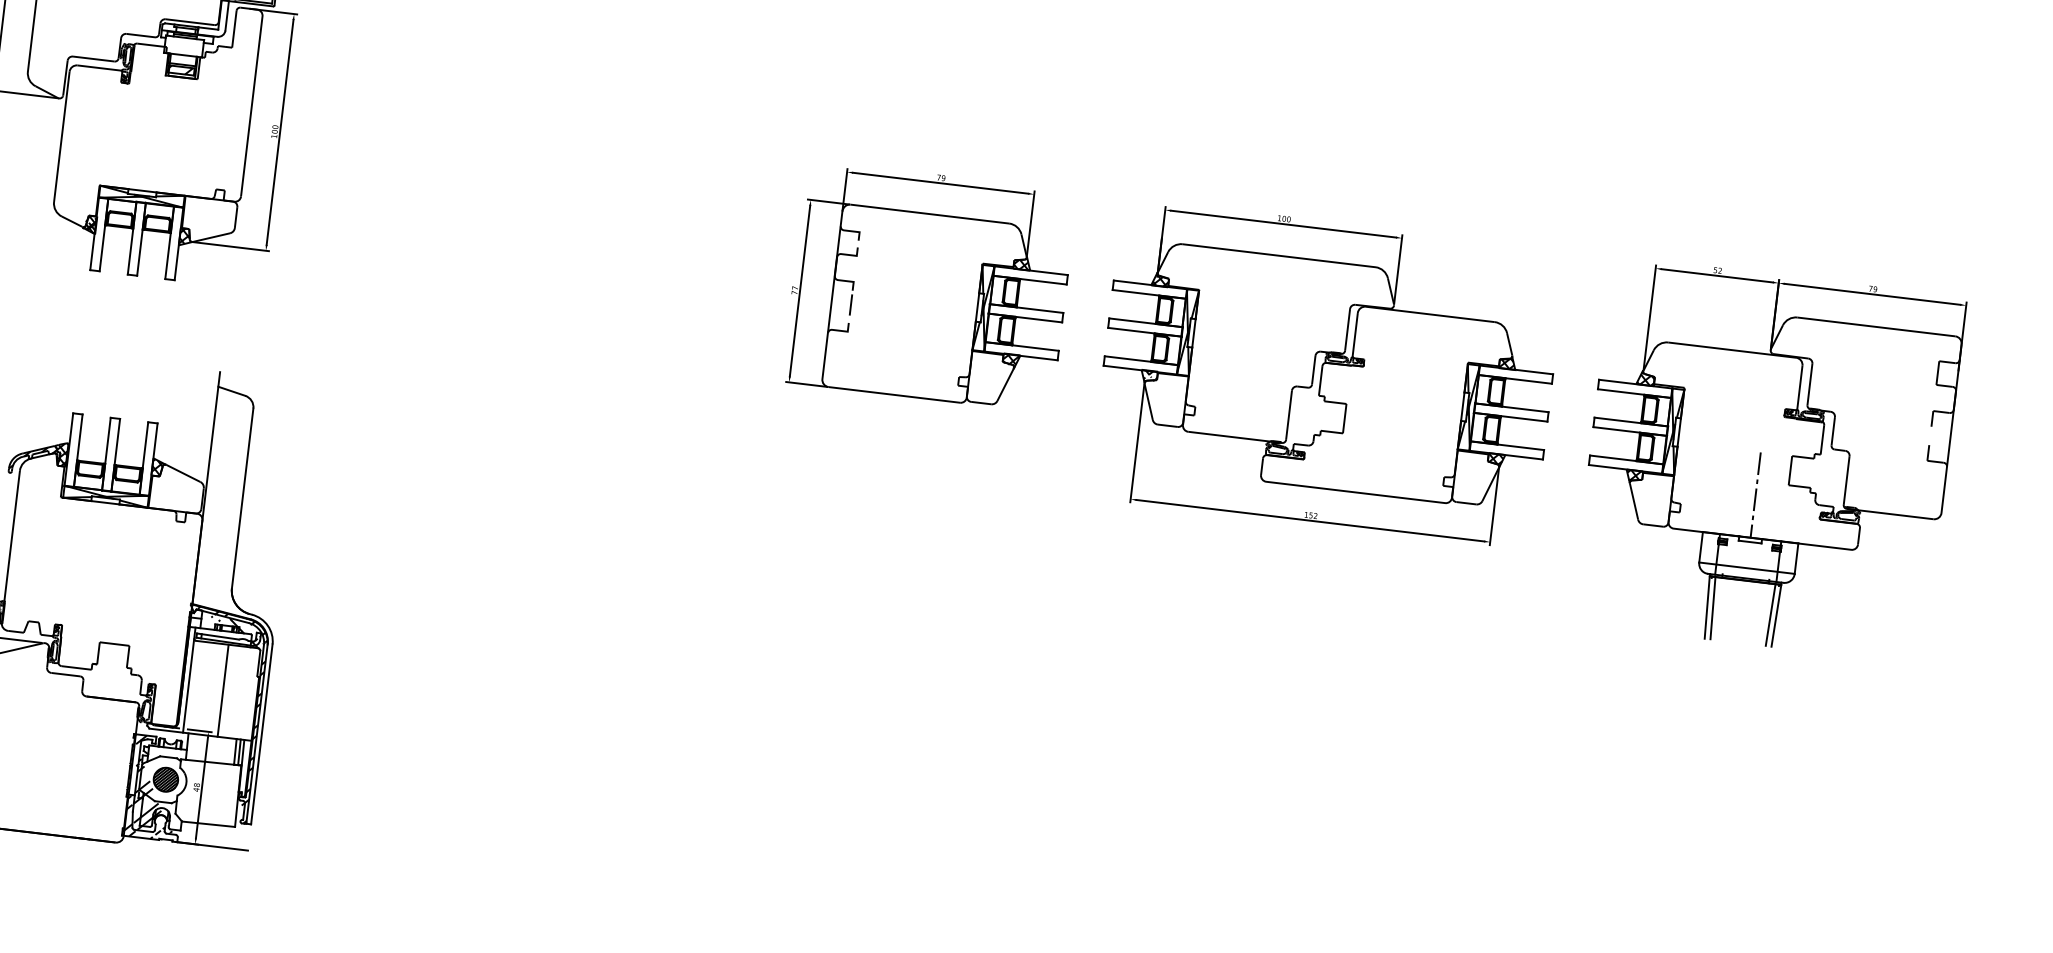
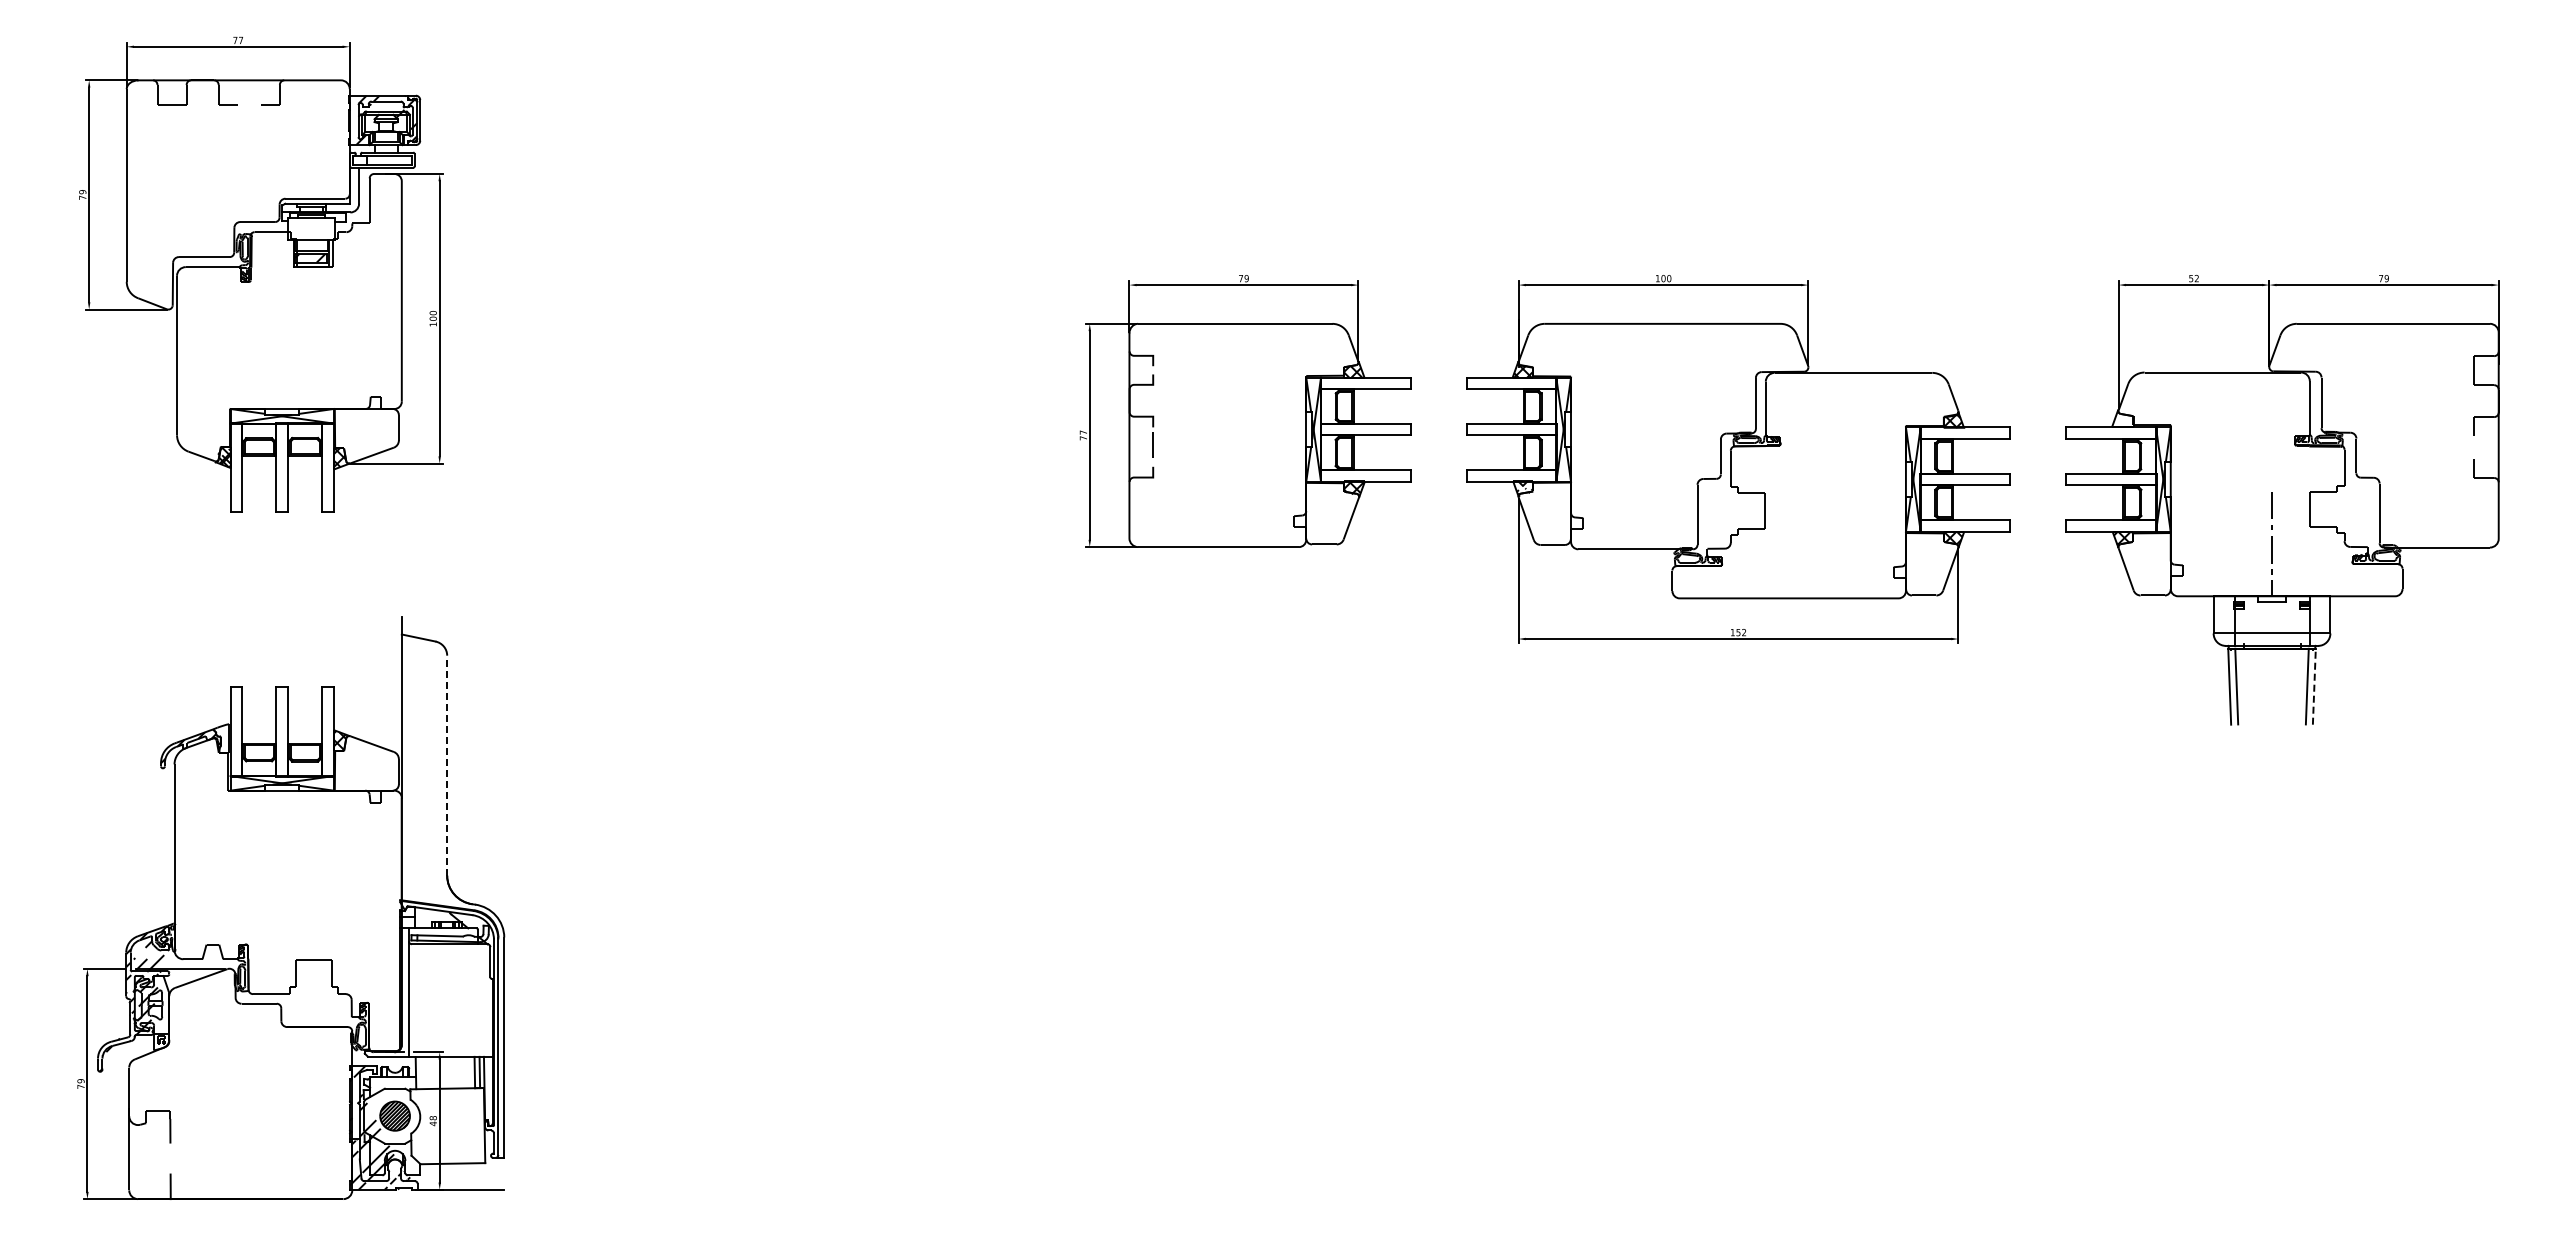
hatch: (1645, 378) -> (2122, 419), removed
hatch: (61, 454) -> (222, 738), removed
line: (242, 498) -> (447, 765), solid -> dashed
line: (1776, 615) -> (2314, 686), solid -> dashed
line: (223, 690) -> (451, 1000), removed
hatch: (220, 714) -> (451, 1029), removed

